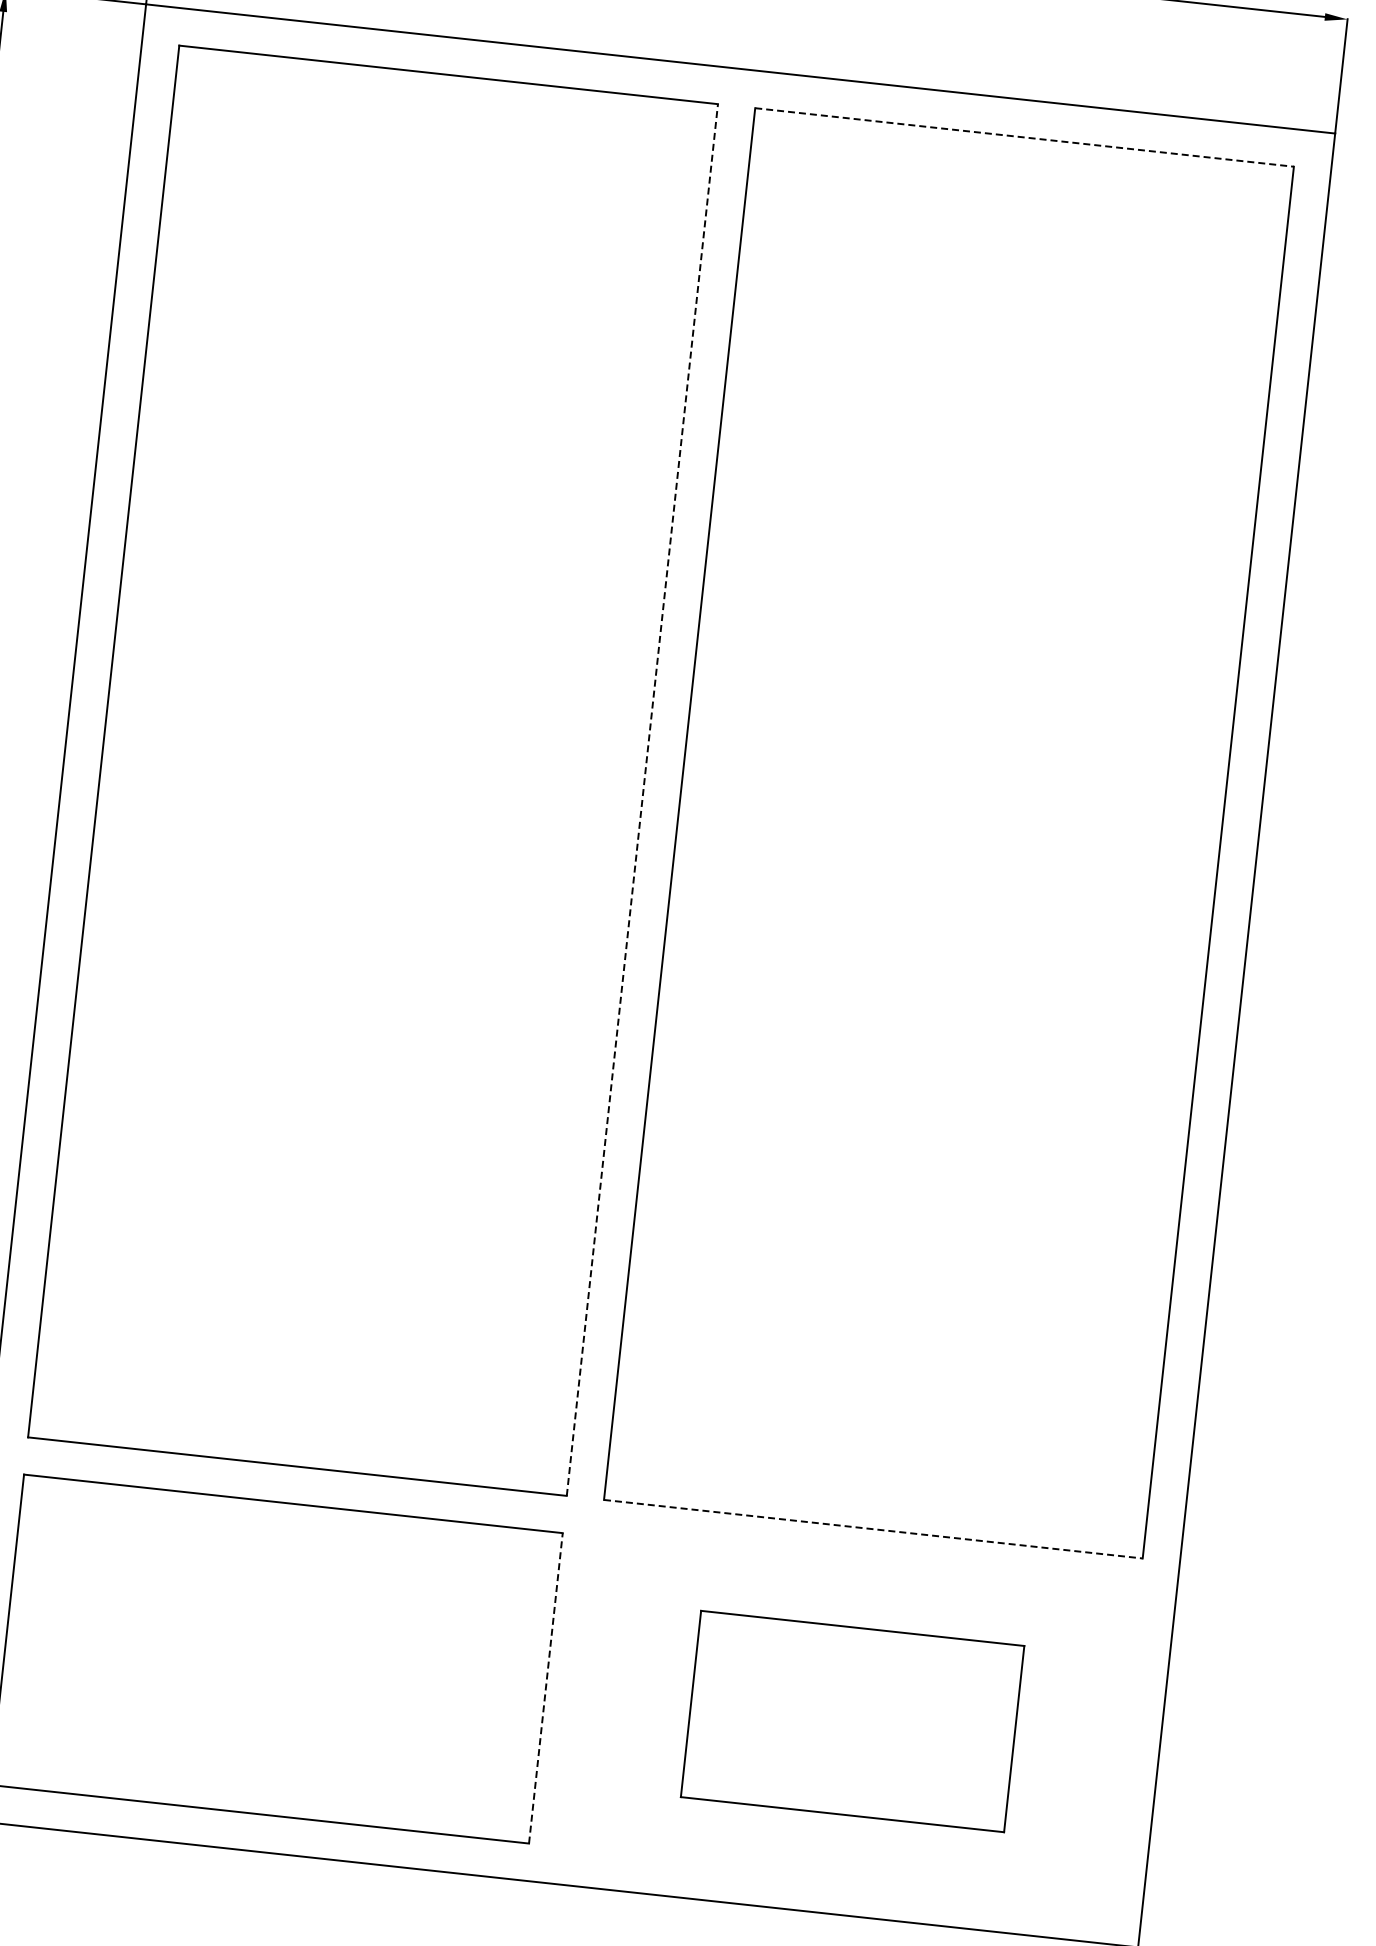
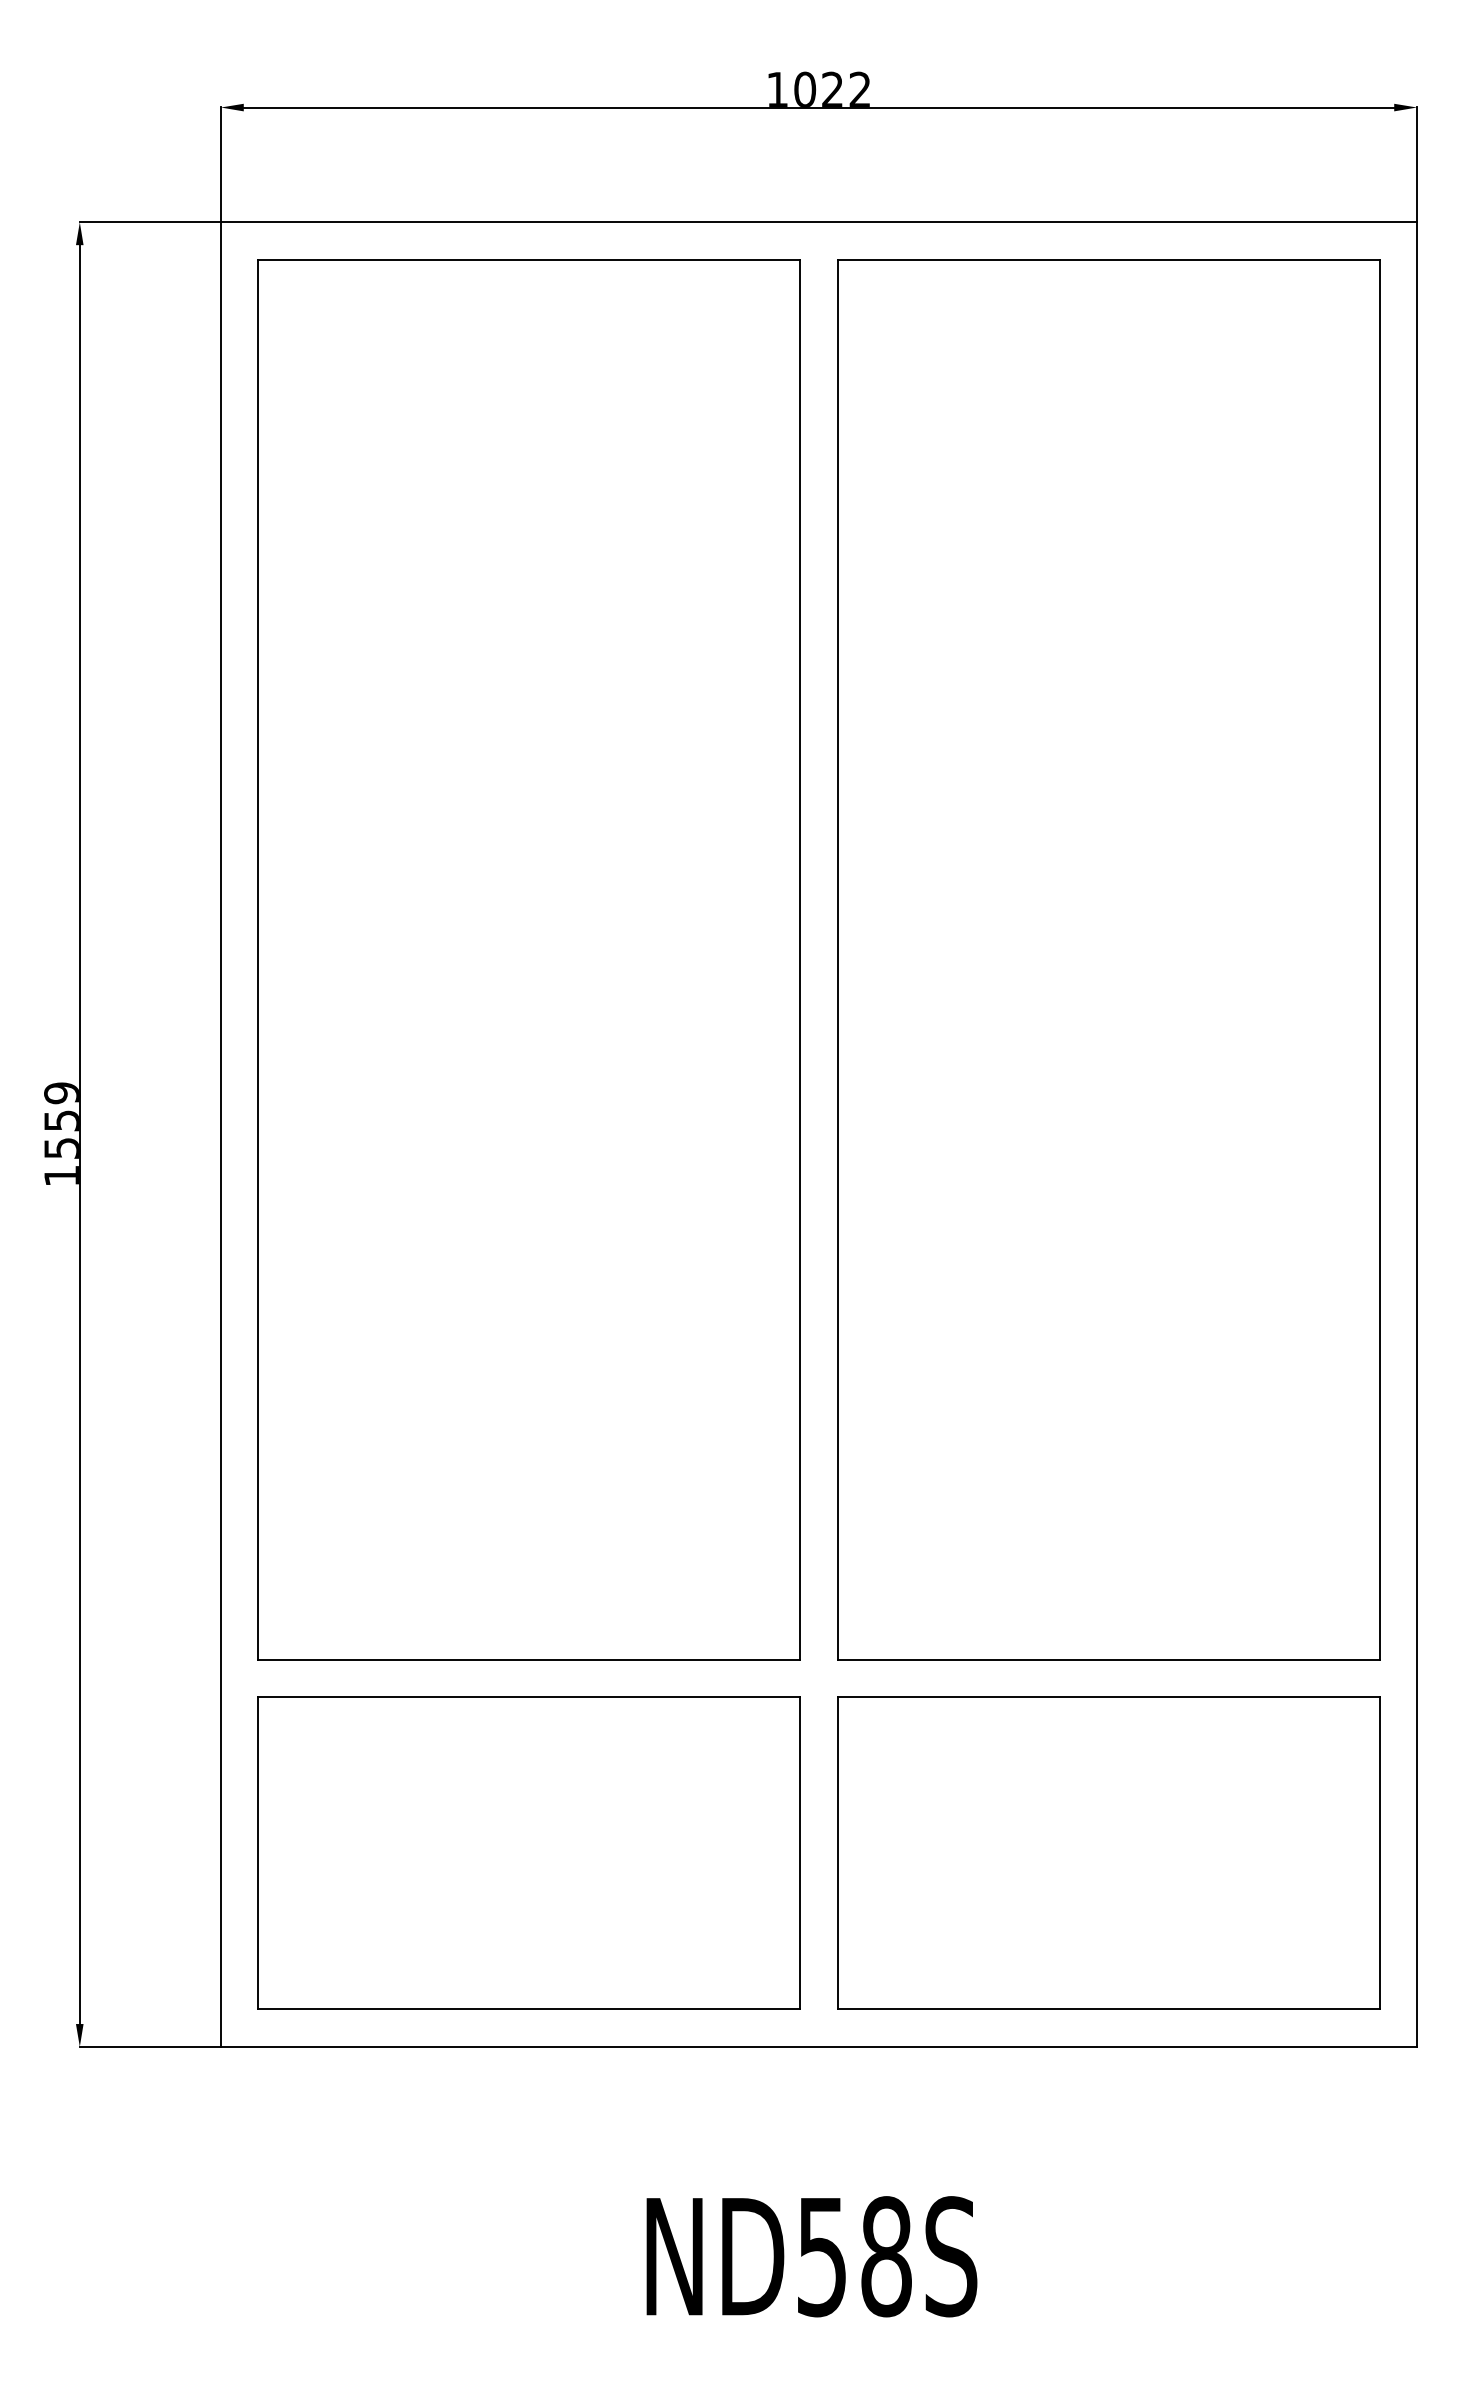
line: (1024, 137) -> (1108, 259), dashed -> solid
line: (642, 799) -> (800, 959), dashed -> solid
line: (873, 1528) -> (1108, 1659), dashed -> solid
line: (546, 1687) -> (800, 1852), dashed -> solid
part: (852, 1720) -> (1108, 1852), size x1.67

